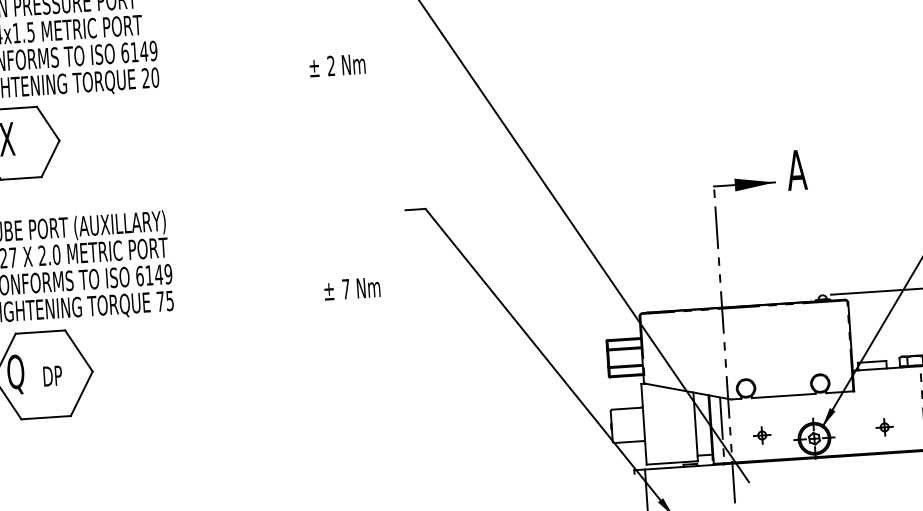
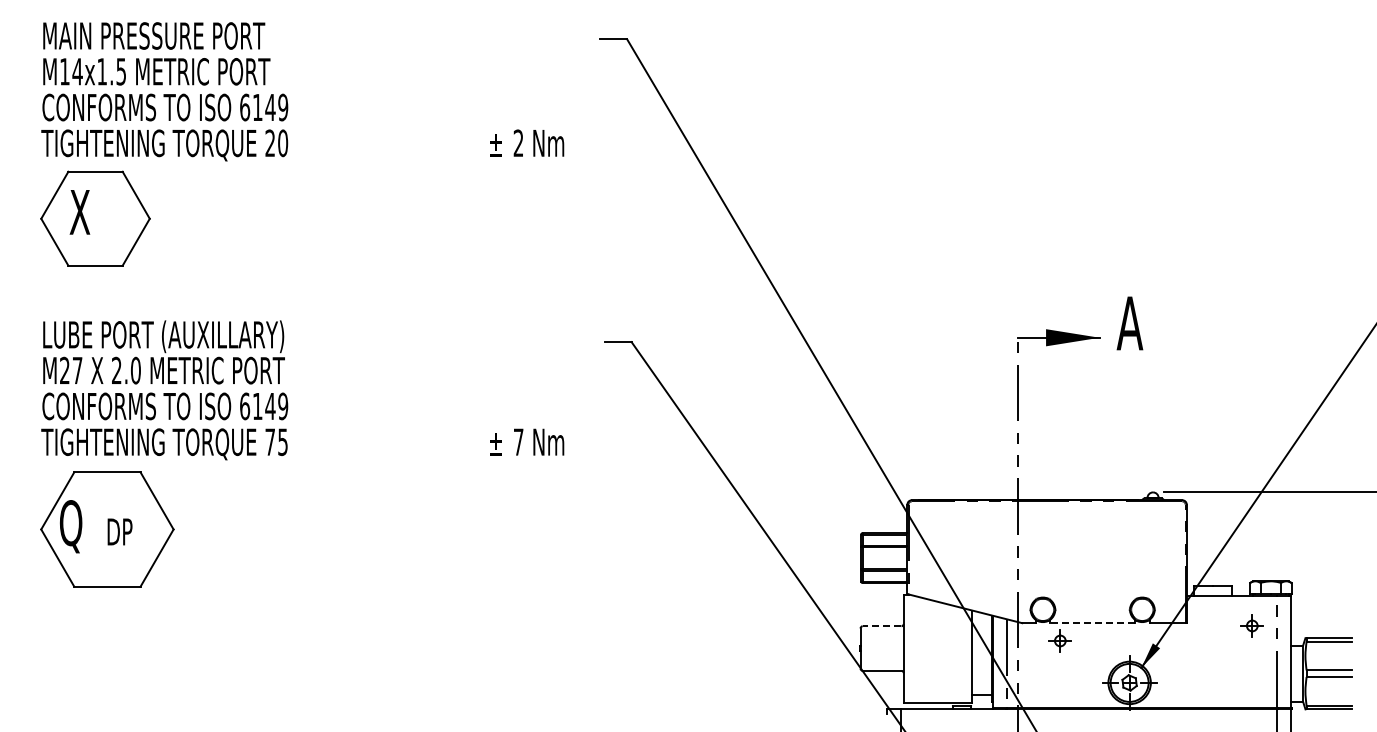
line: (783, 396) -> (1092, 623), solid -> dashed
line: (626, 408) -> (881, 626), solid -> dashed
part: (884, 427) -> (1251, 625), moved
part: (761, 435) -> (1059, 640), moved

